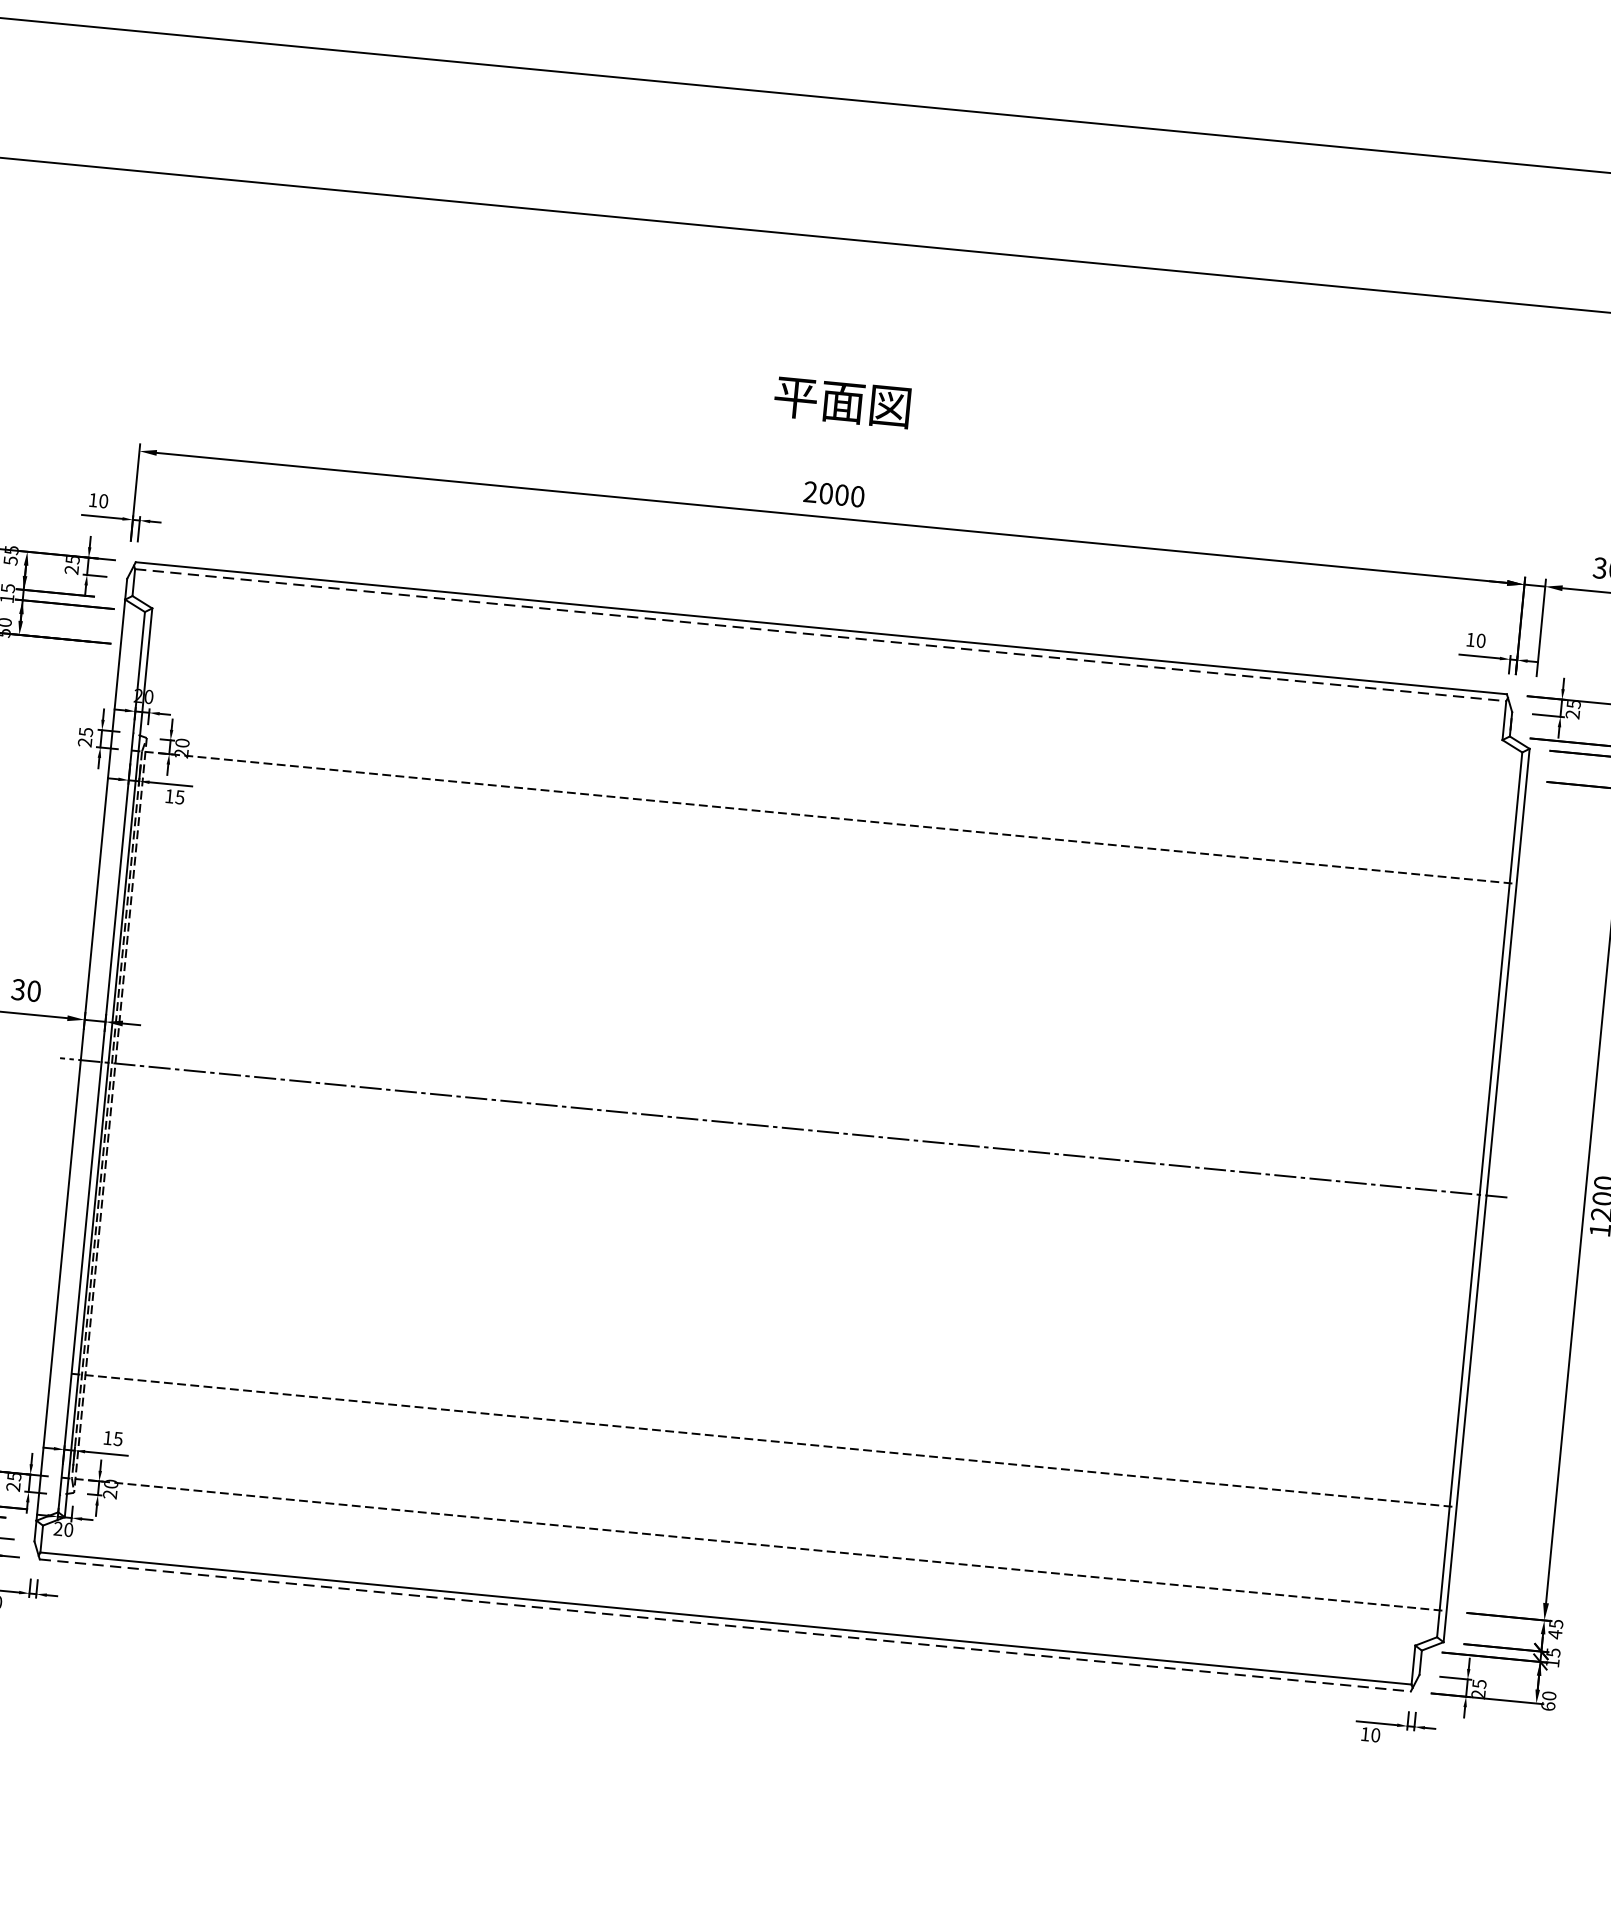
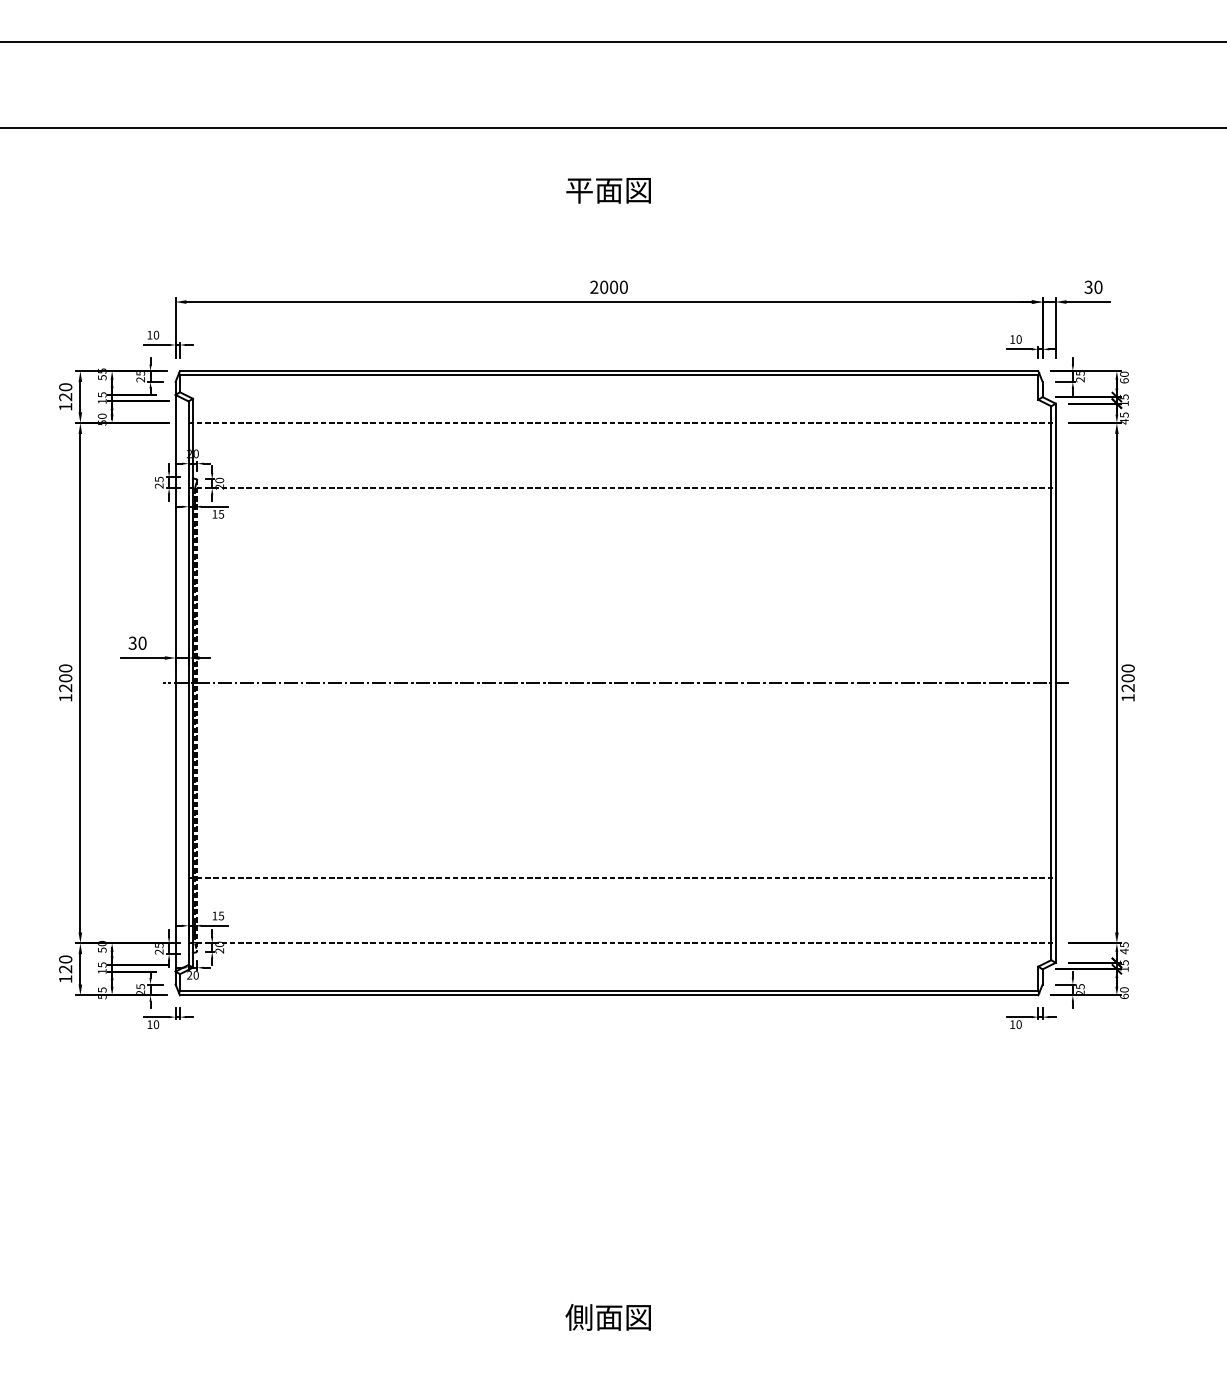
text: (842, 401) -> (608, 190), moved
line: (821, 635) -> (609, 375), dashed -> solid
line: (833, 713) -> (621, 423), added
line: (725, 1625) -> (609, 995), dashed -> solid

